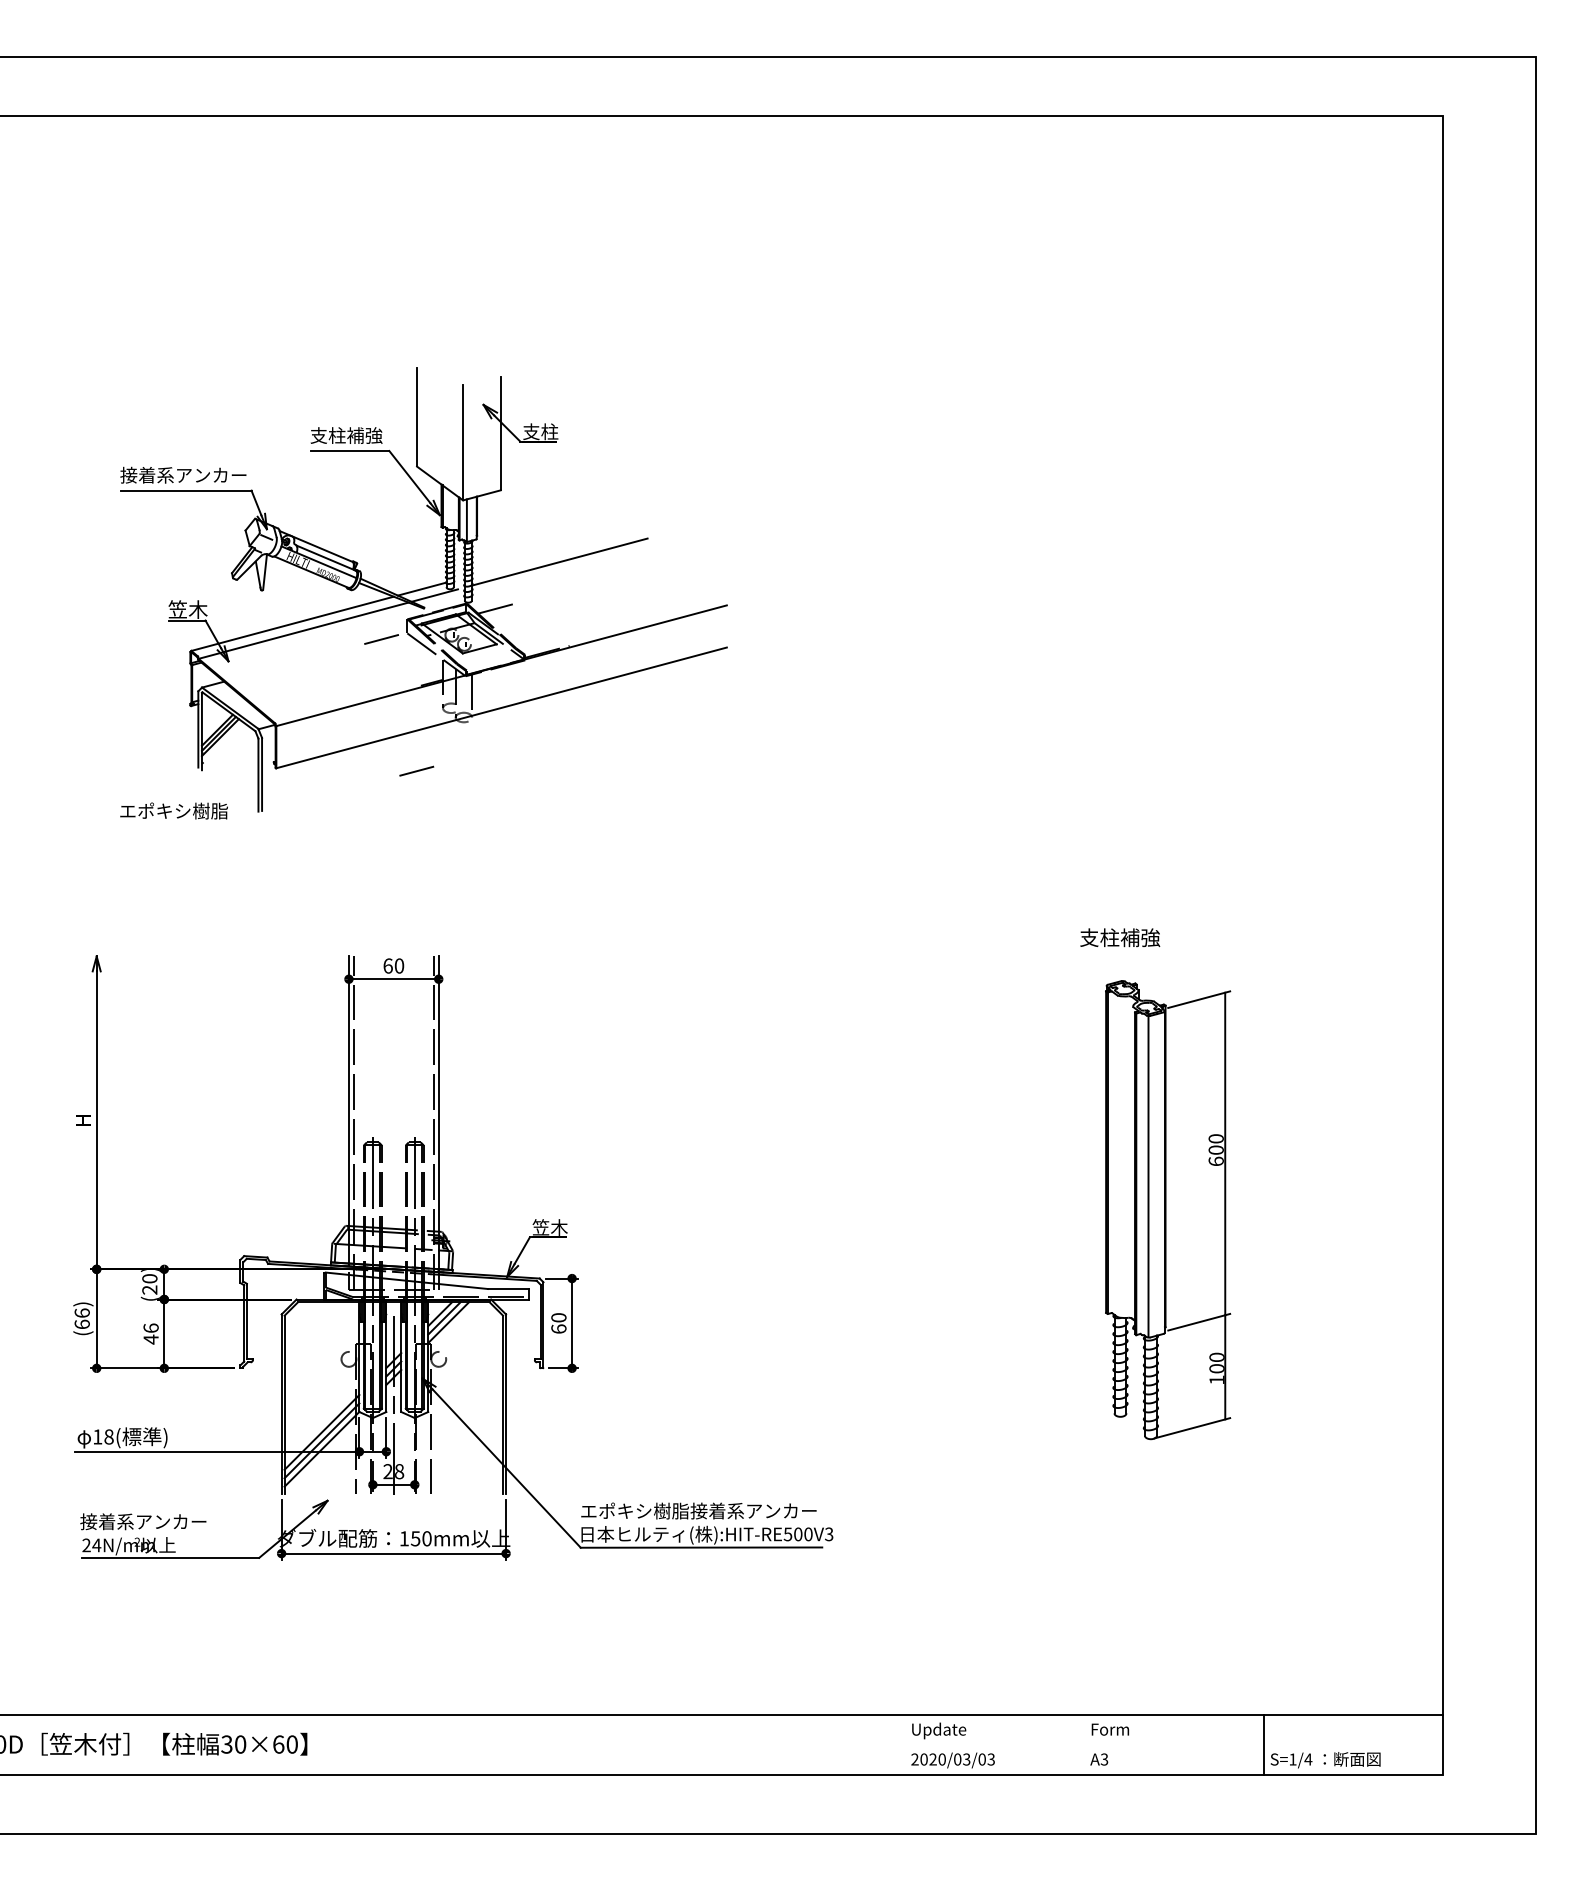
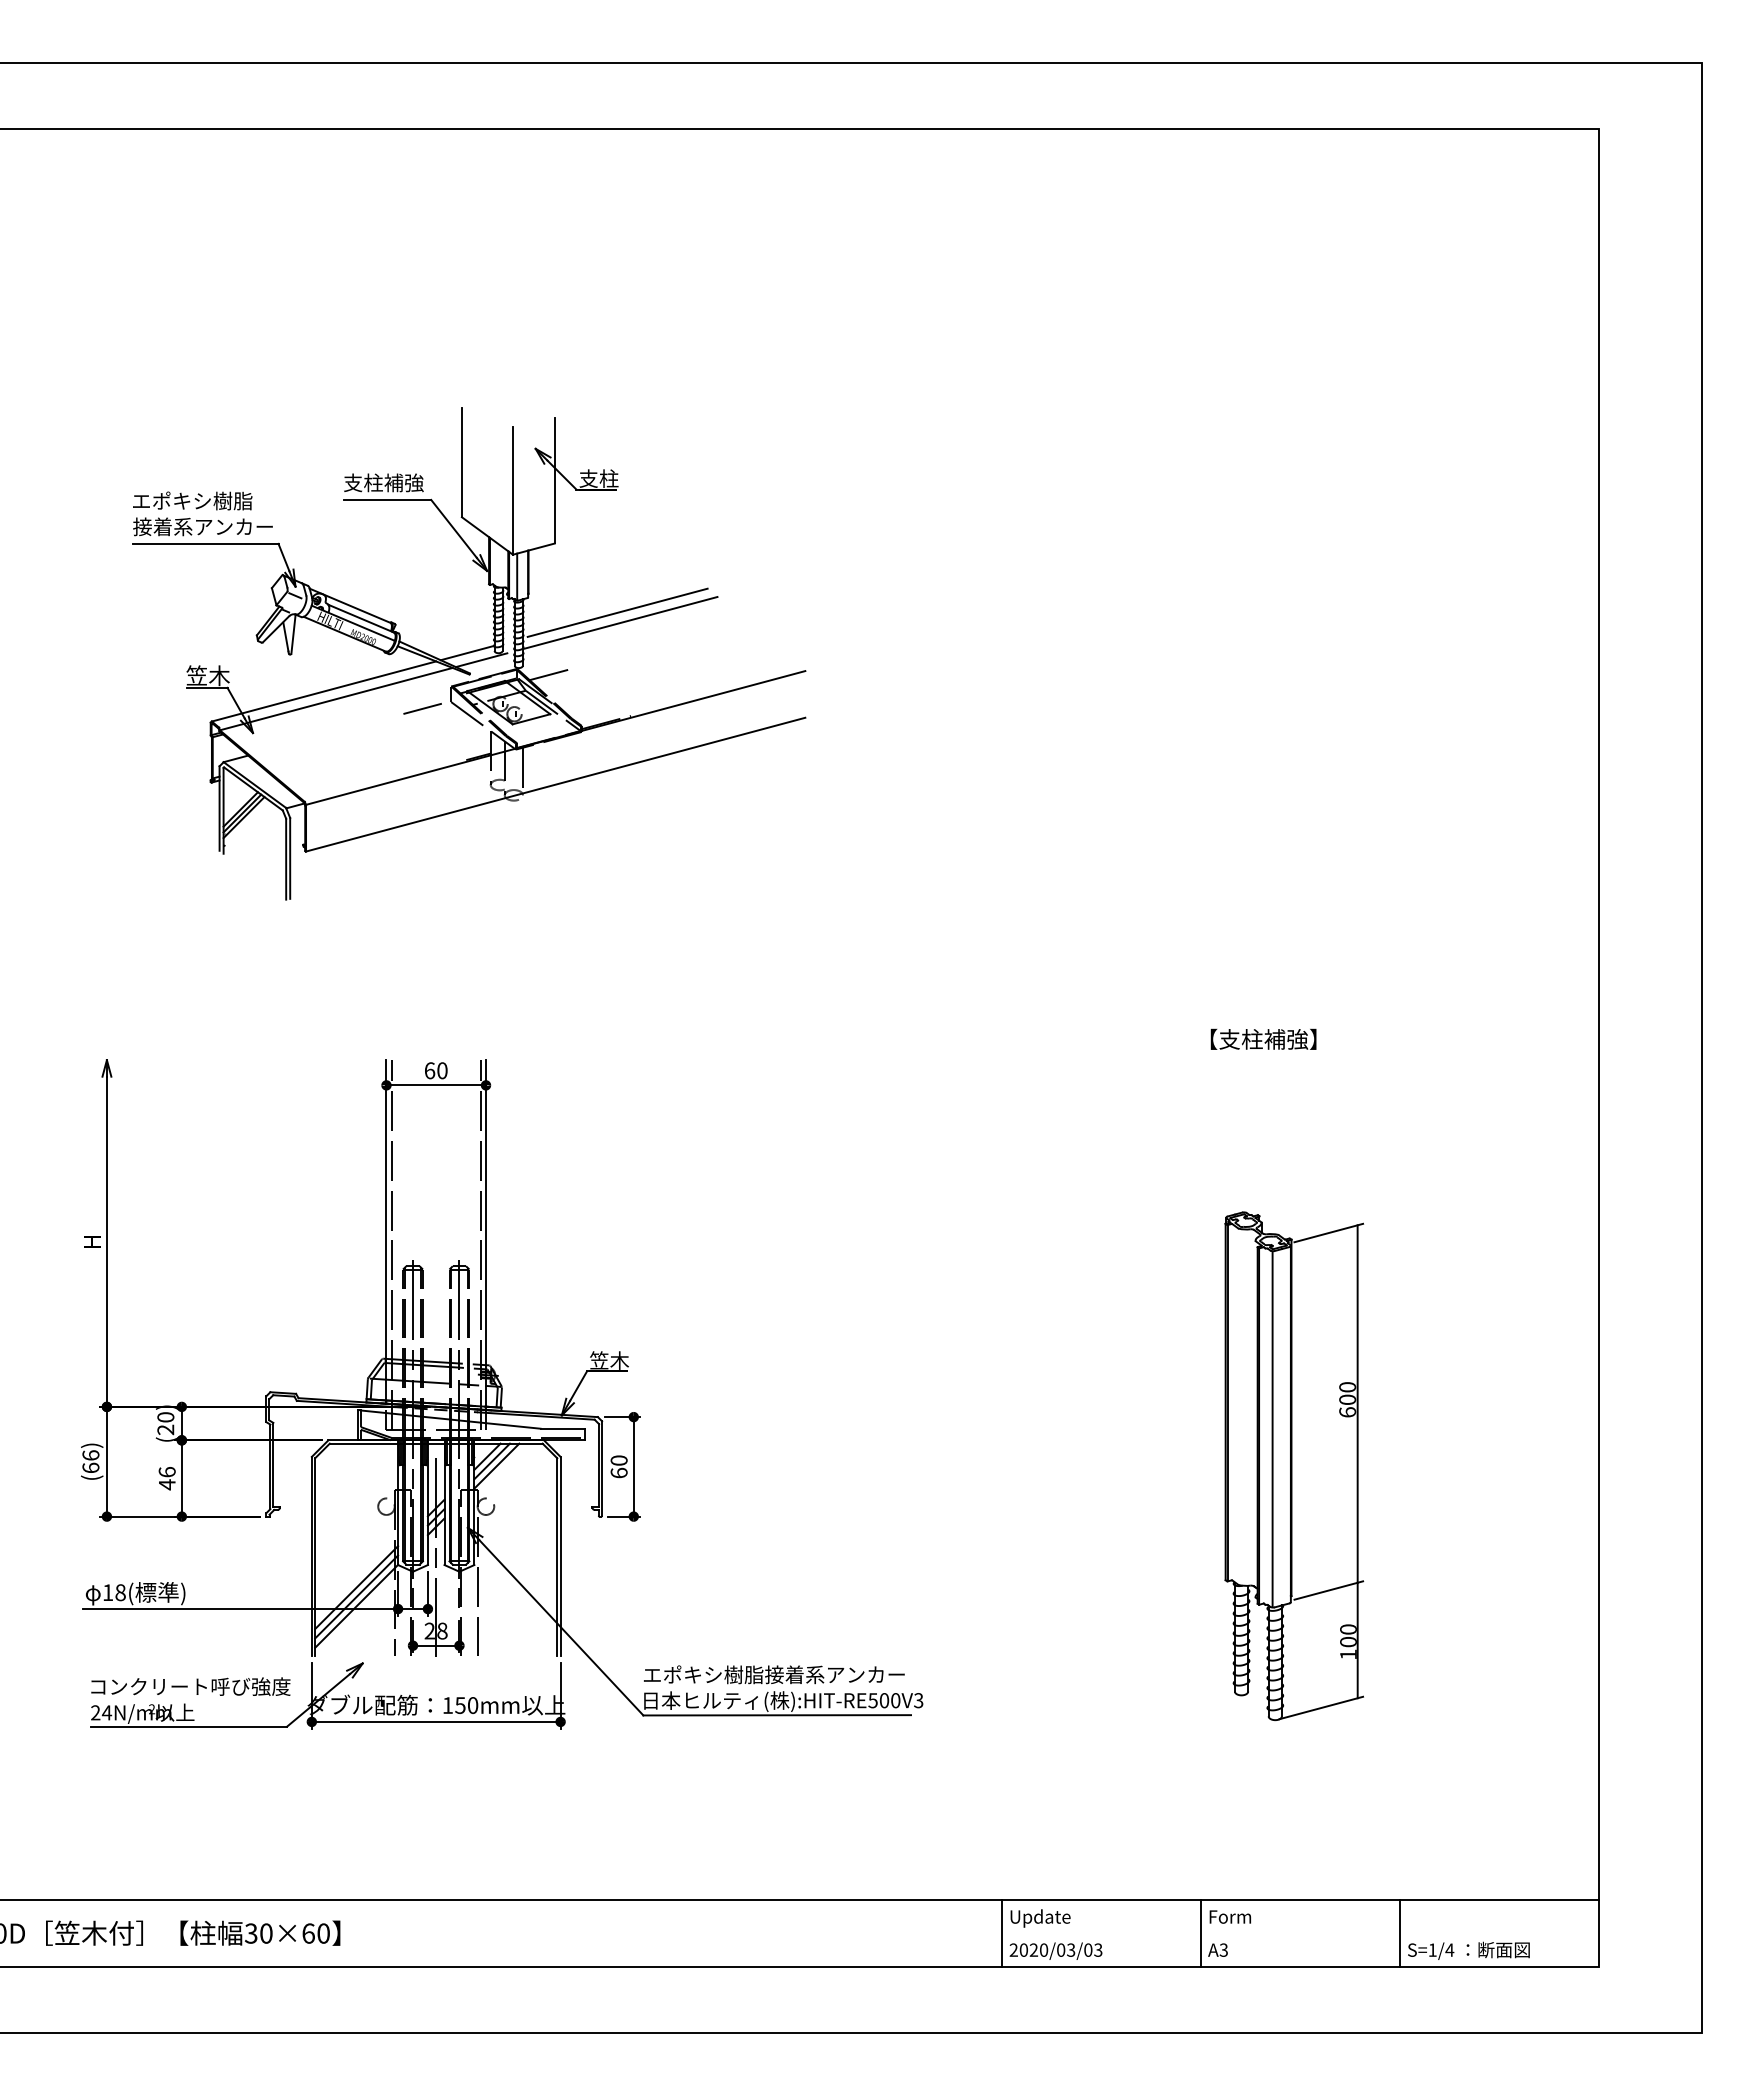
line: (557, 552) -> (617, 612), added
line: (416, 770) -> (461, 854), removed
text: (173, 810) -> (192, 500), moved
text: (1133, 936) -> (1256, 1038), 支柱補強 -> 【支柱補強】
part: (1168, 1210) -> (1294, 1466), moved
text: (171, 1521) -> (189, 1686), 接着系アンカー -> コンクリート呼び強度
line: (904, 1744) -> (1002, 1933), added
line: (1084, 1744) -> (1201, 1933), added

